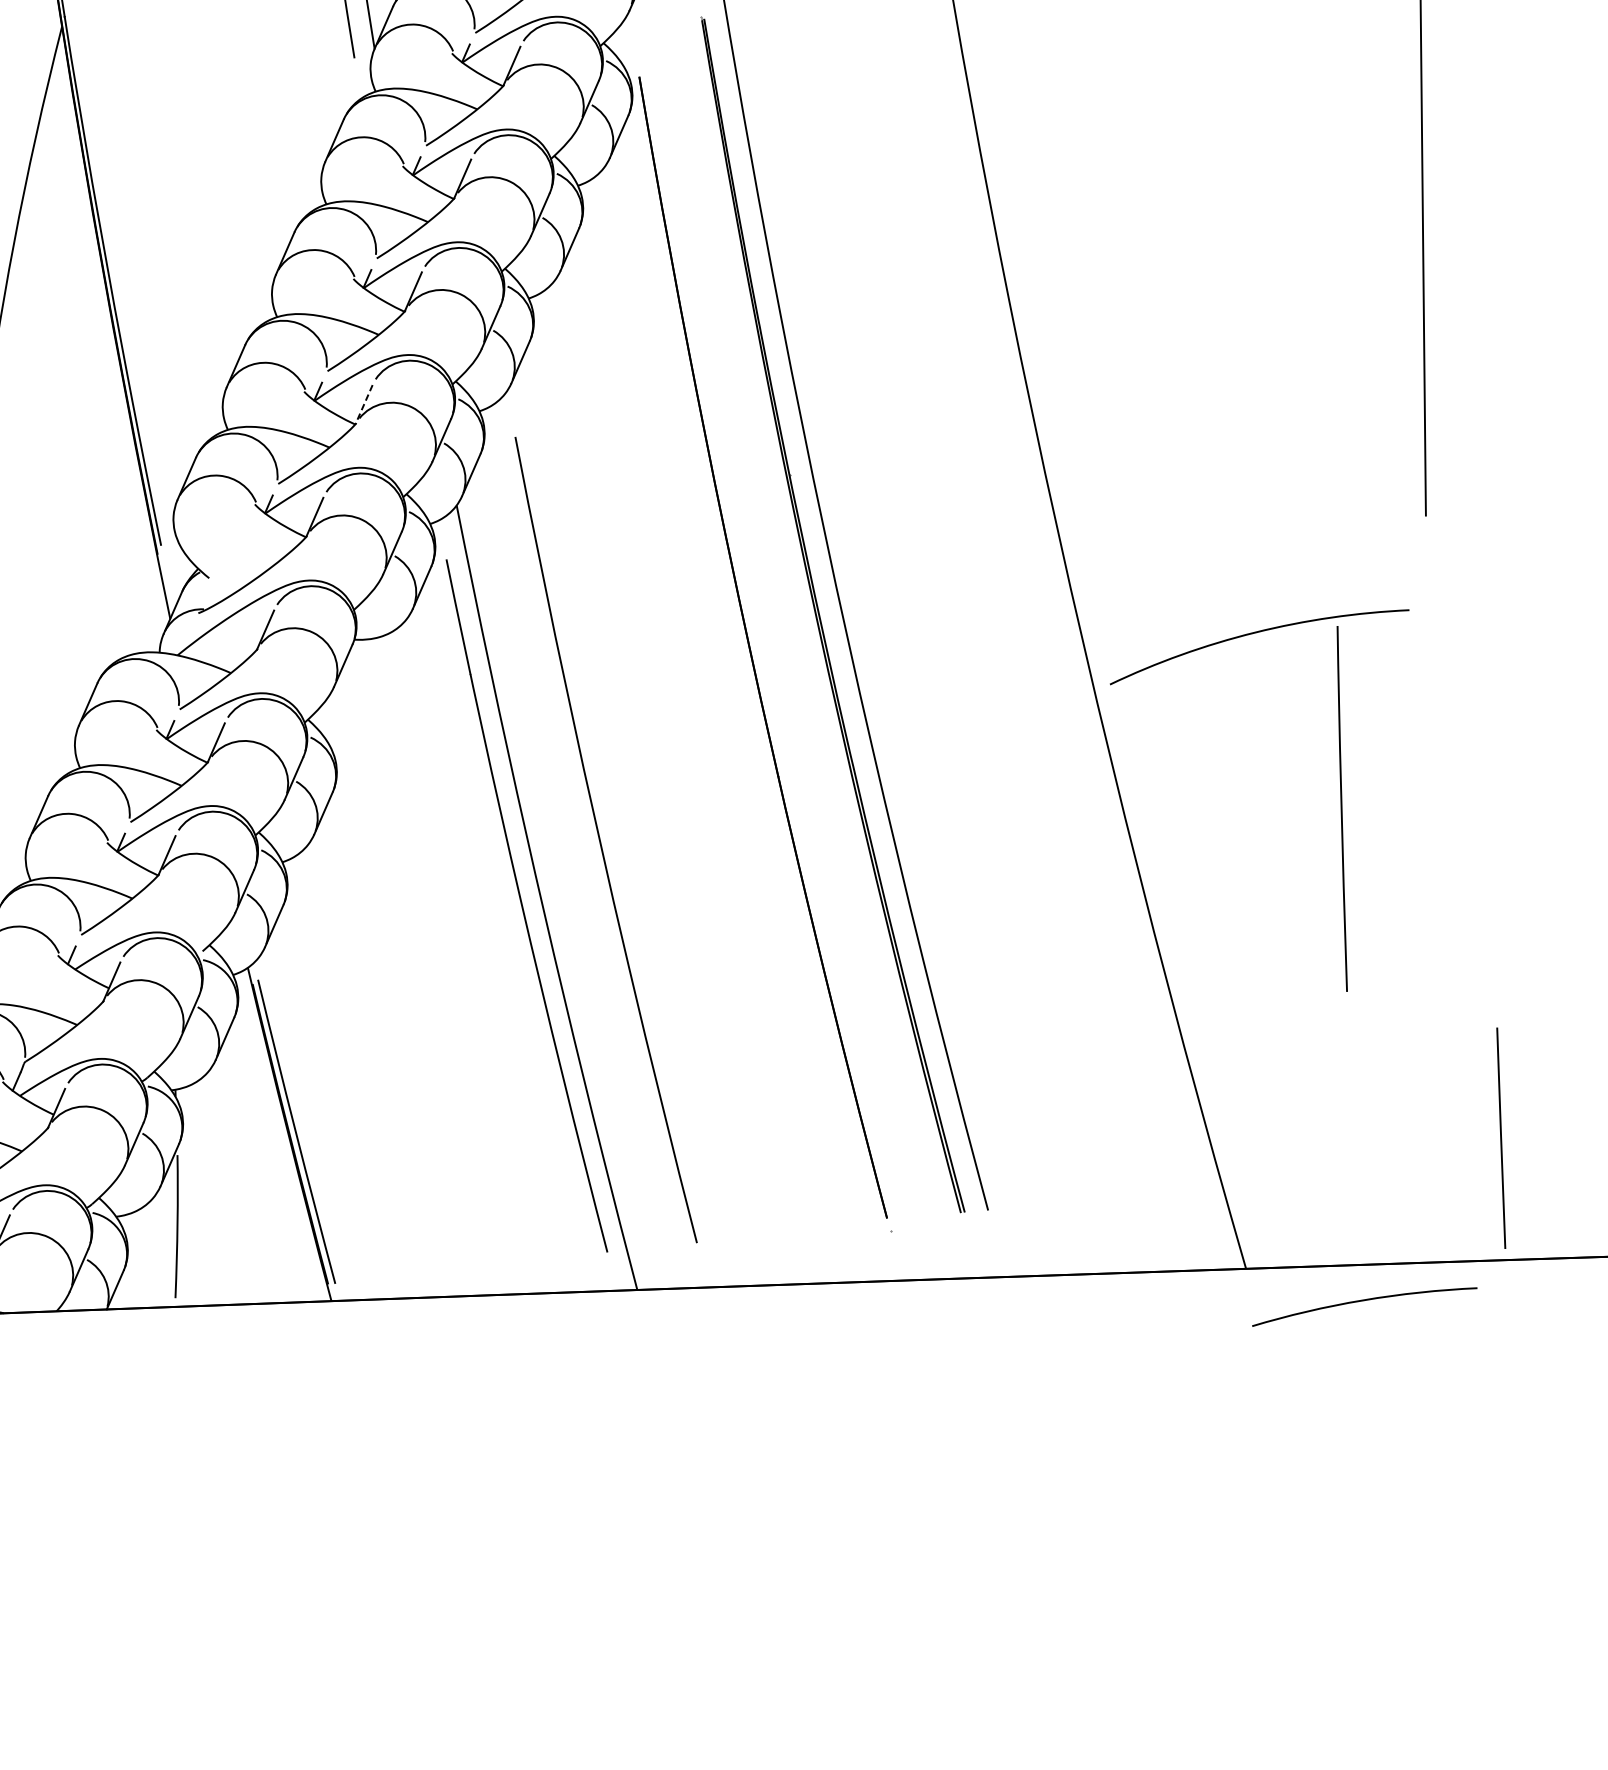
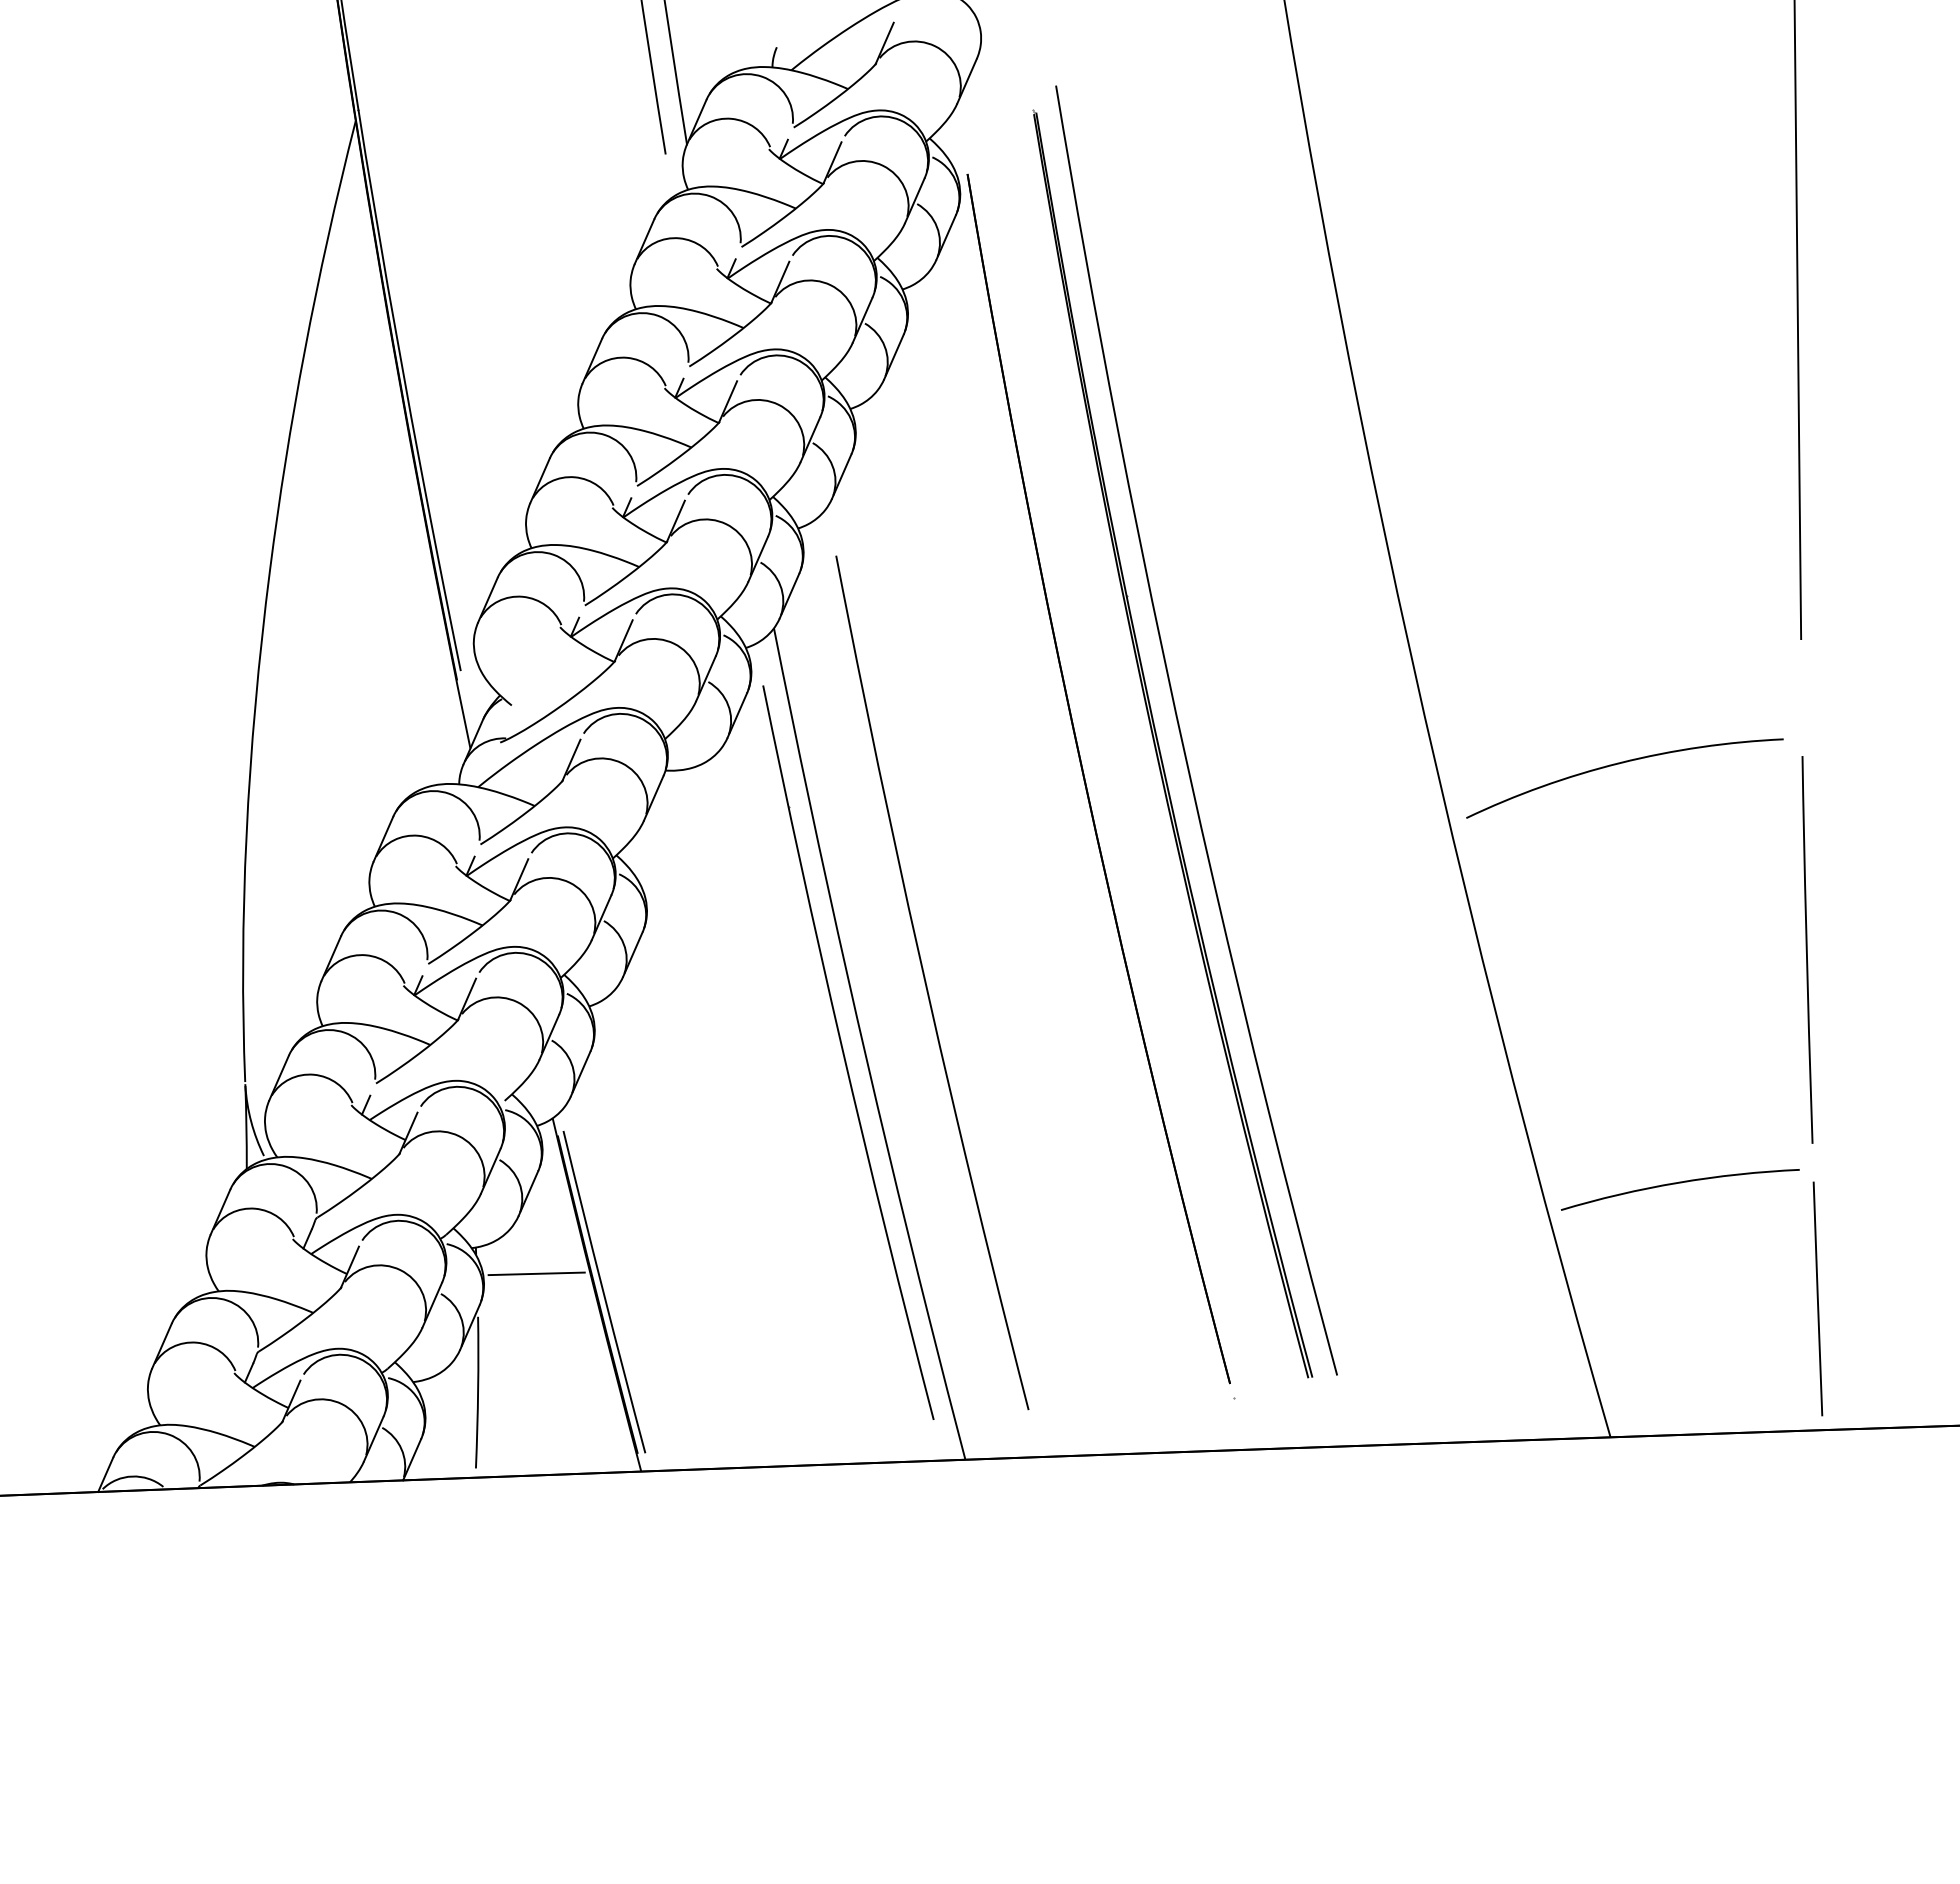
line: (363, 404) -> (675, 521), dashed -> solid
line: (1342, 808) -> (1807, 949), moved
line: (232, 1114) -> (536, 1273), added
line: (1500, 1137) -> (1817, 1298), moved
curve: (1364, 1301) -> (1680, 1183), moved

